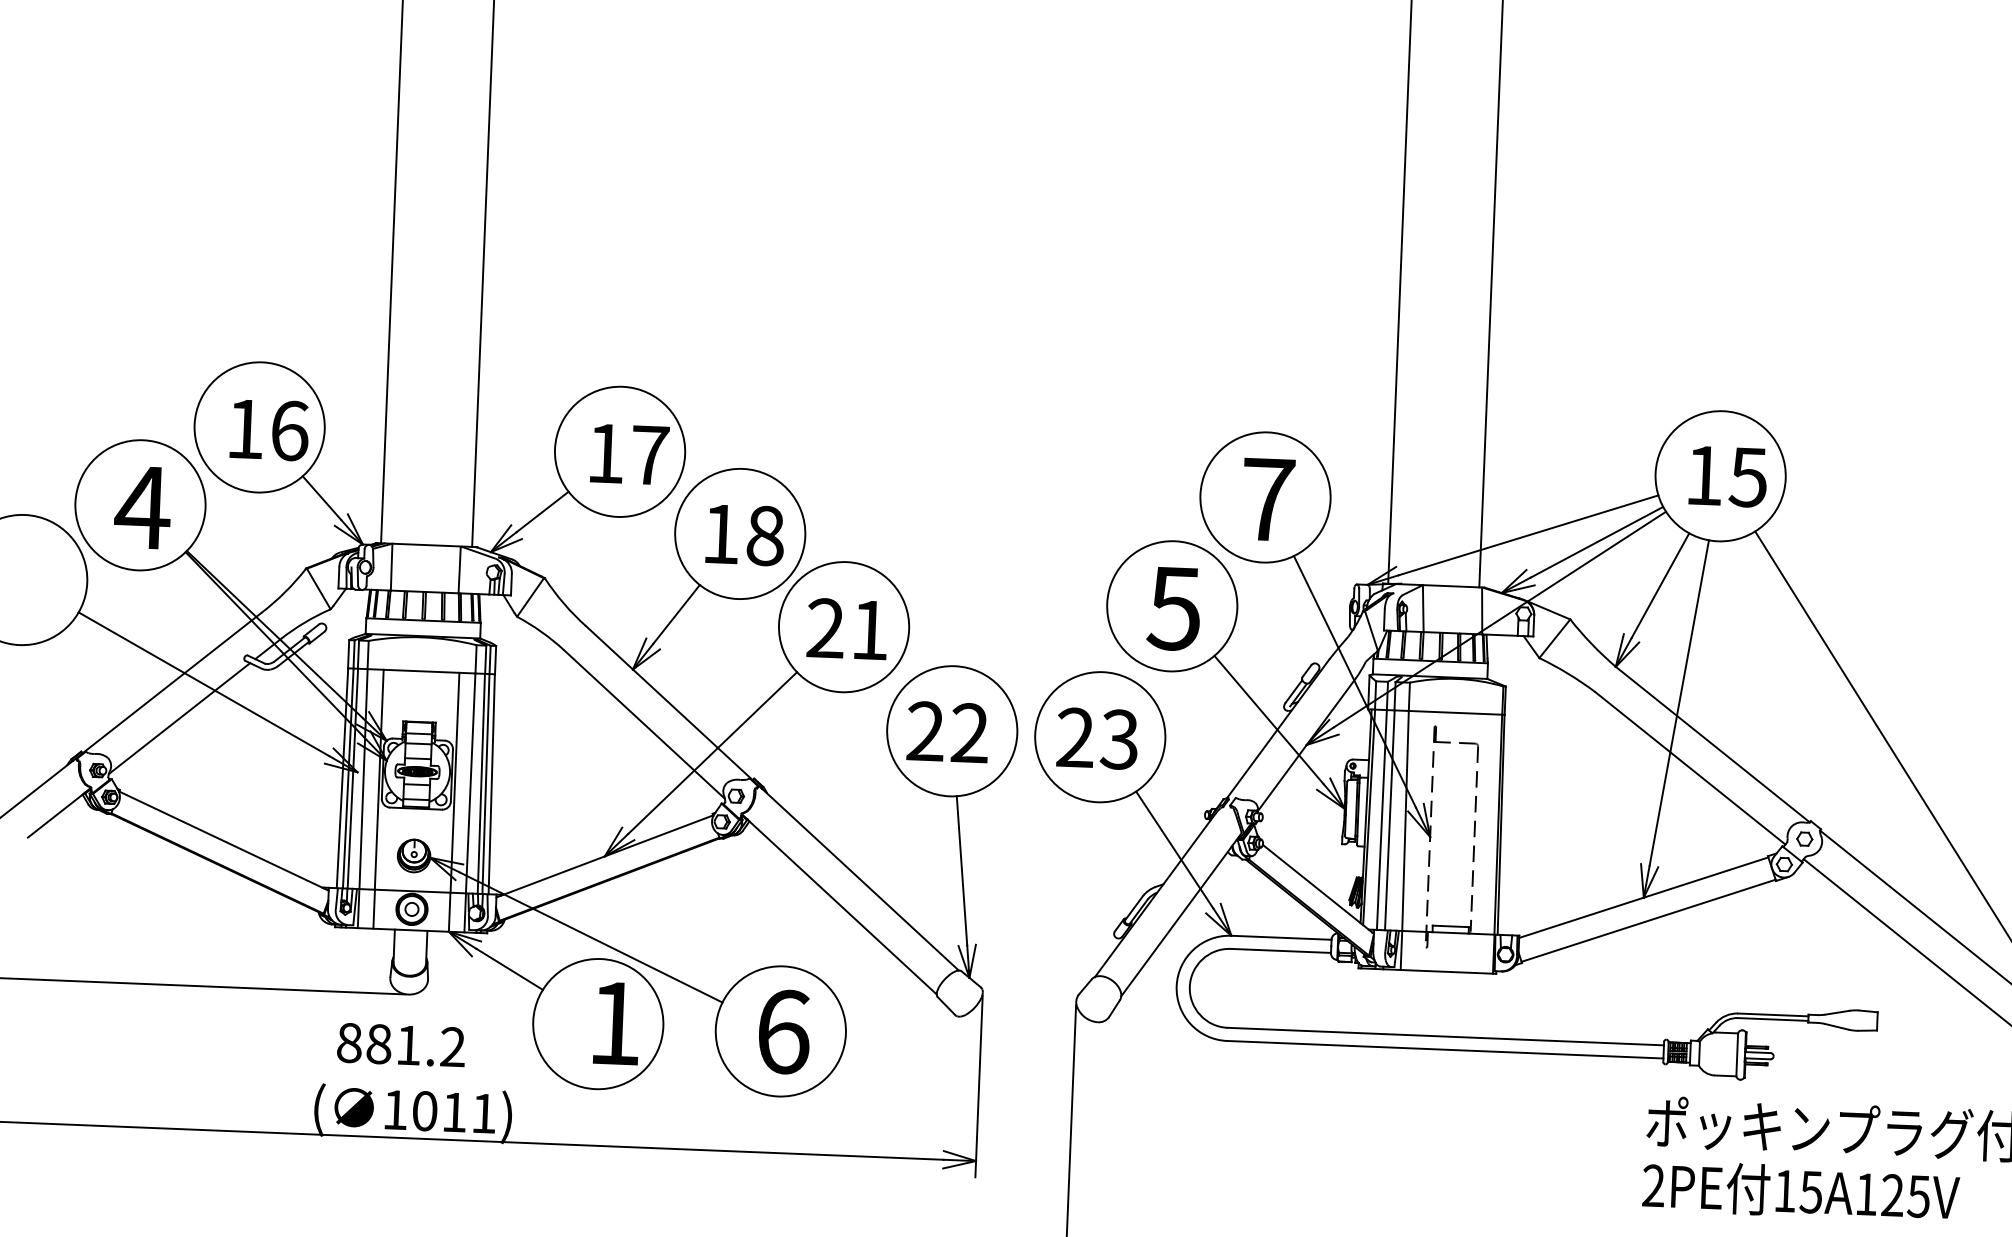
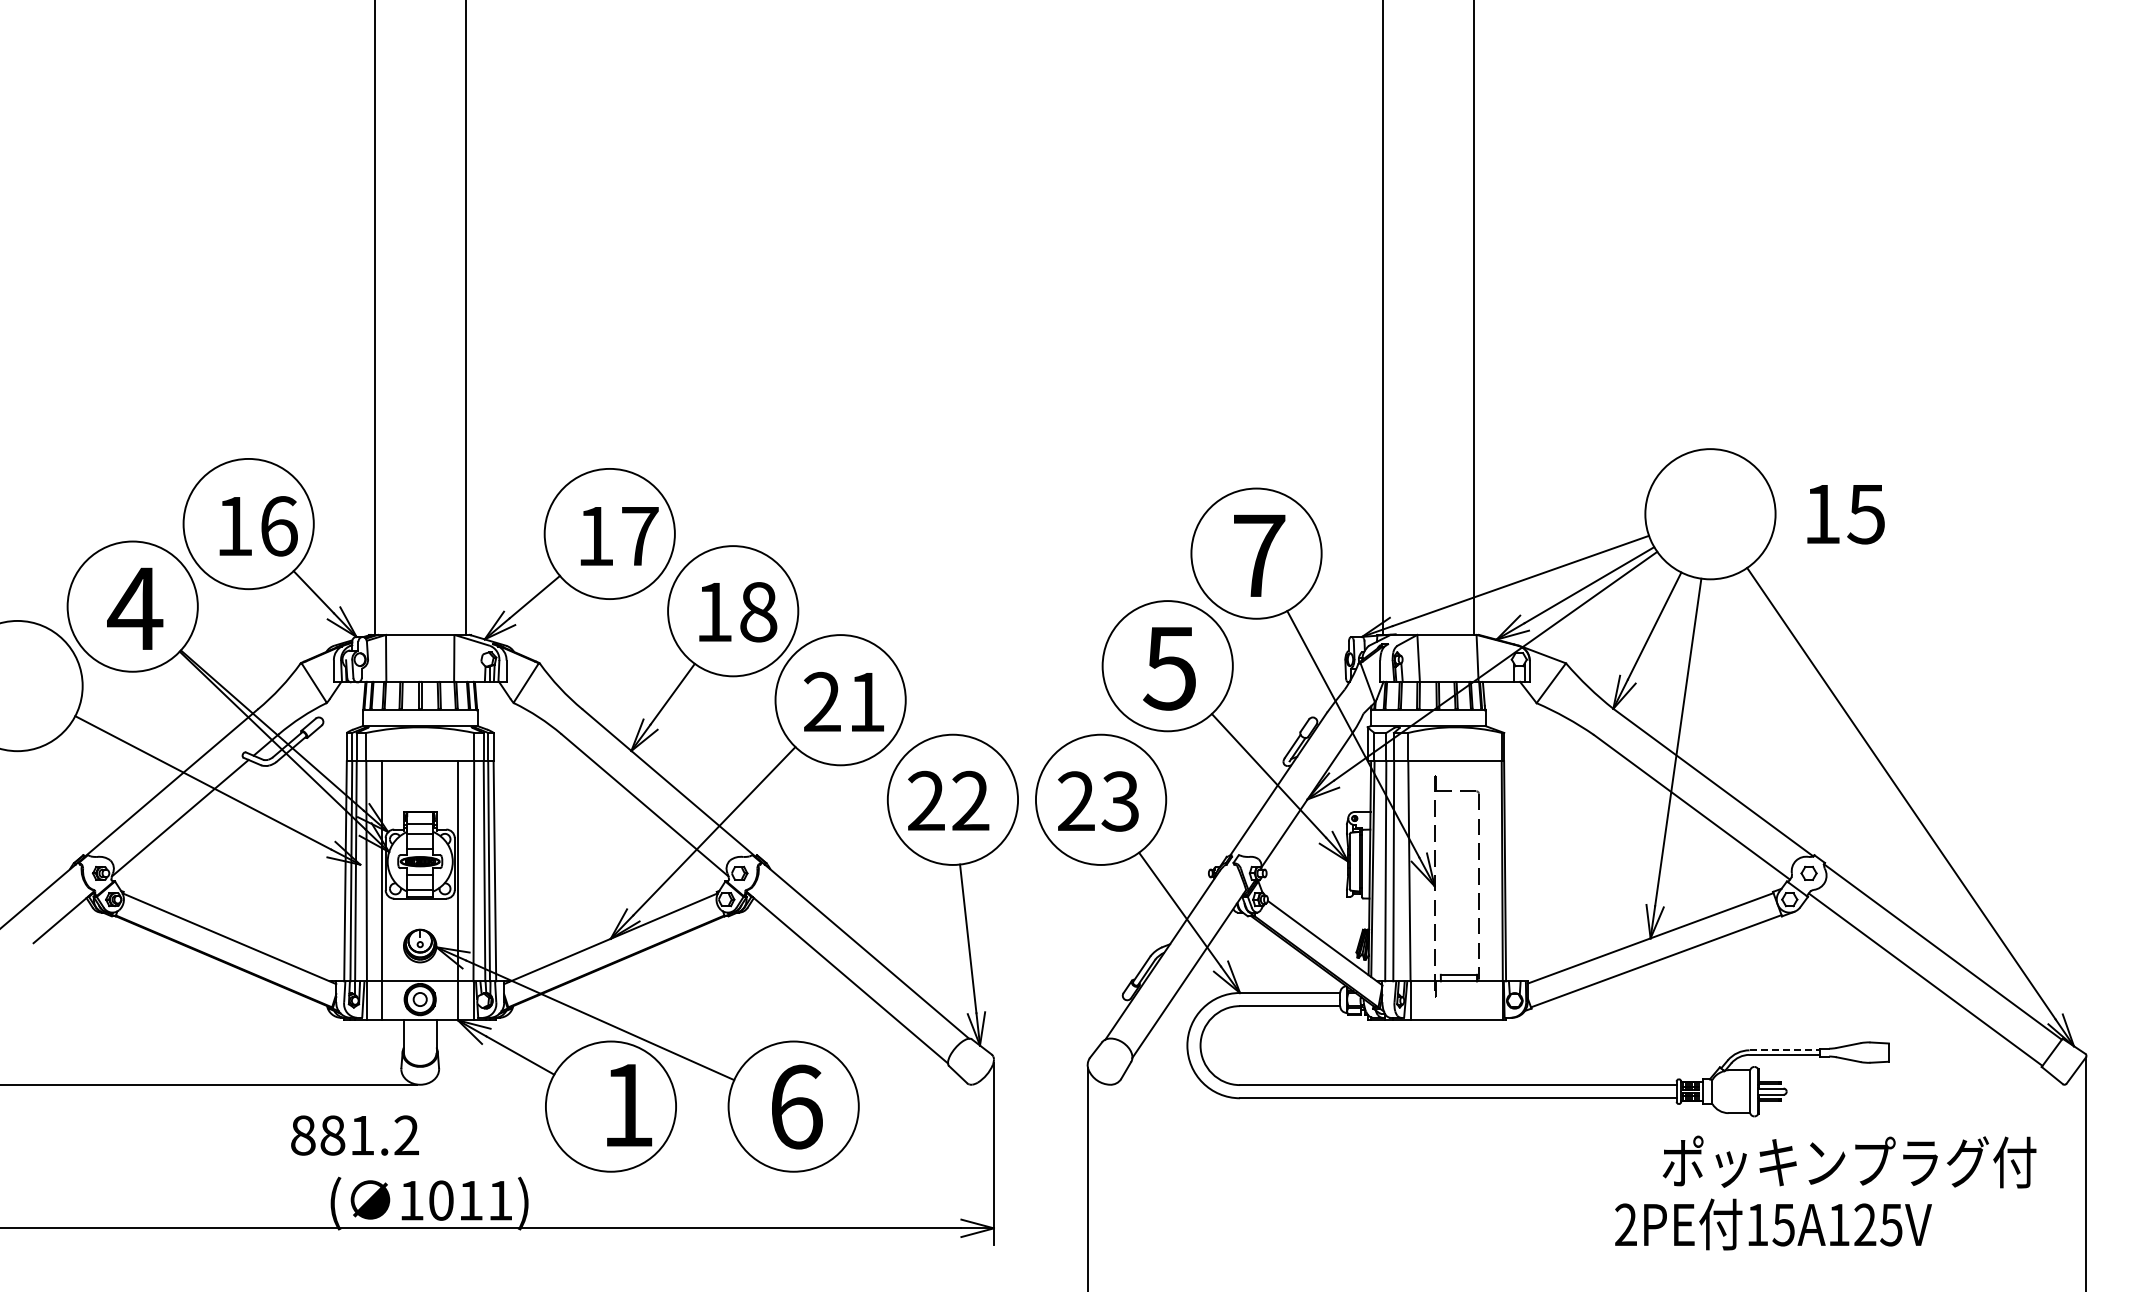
text: (1727, 476) -> (1845, 514), moved
line: (1774, 1015) -> (1785, 1050), solid -> dashed
text: (400, 1045) -> (354, 1135), moved
text: (1801, 1191) -> (1773, 1224), moved

